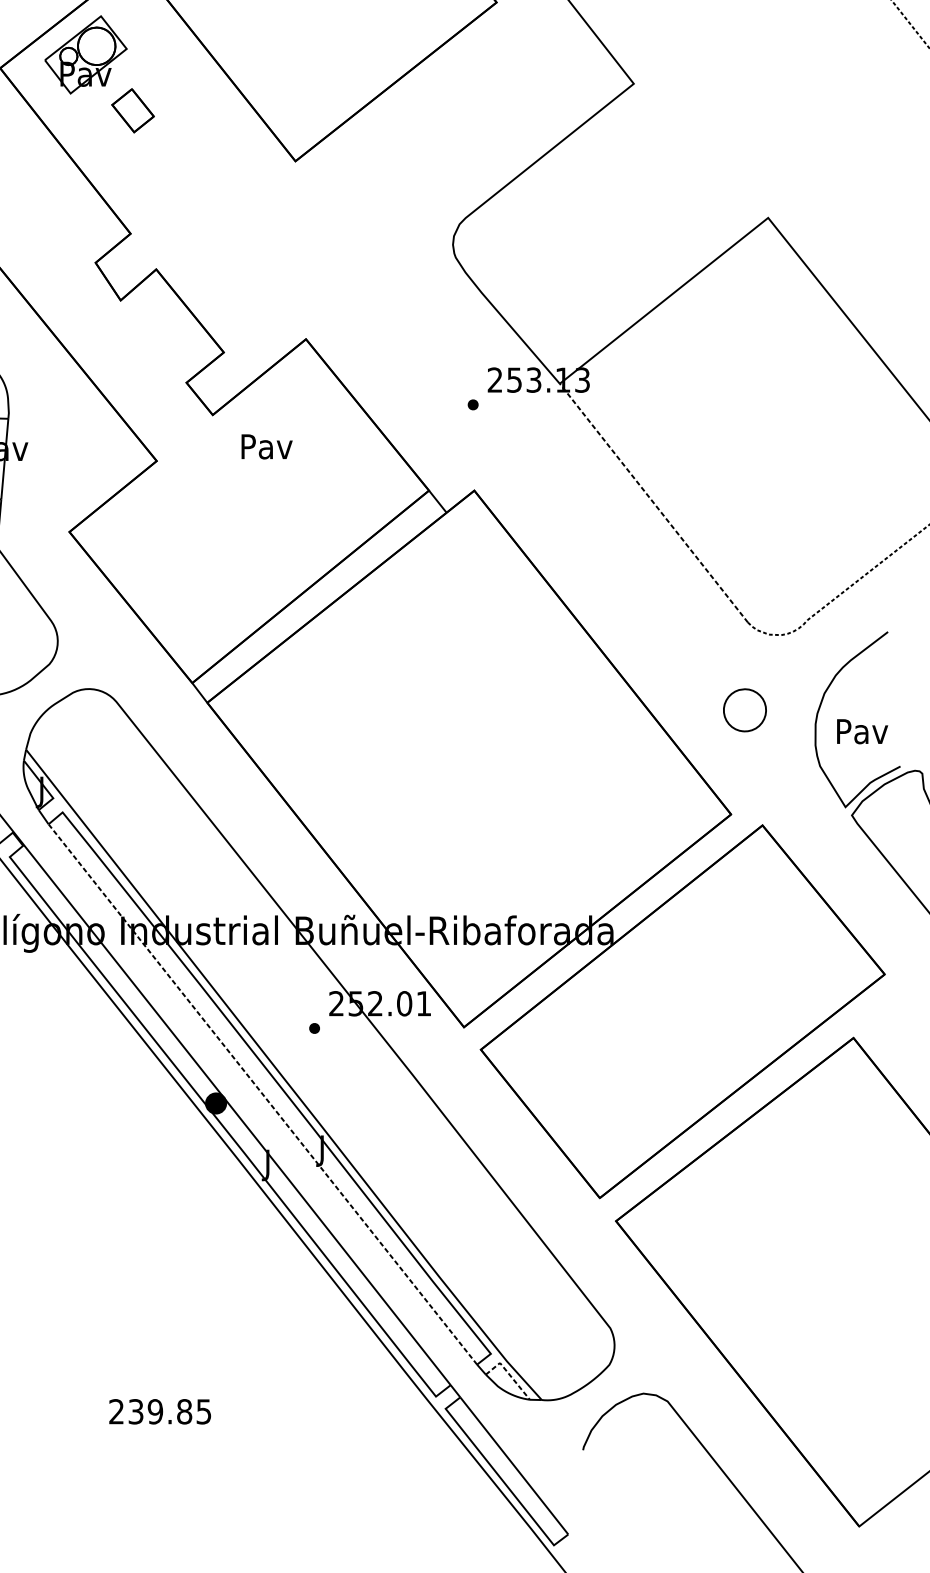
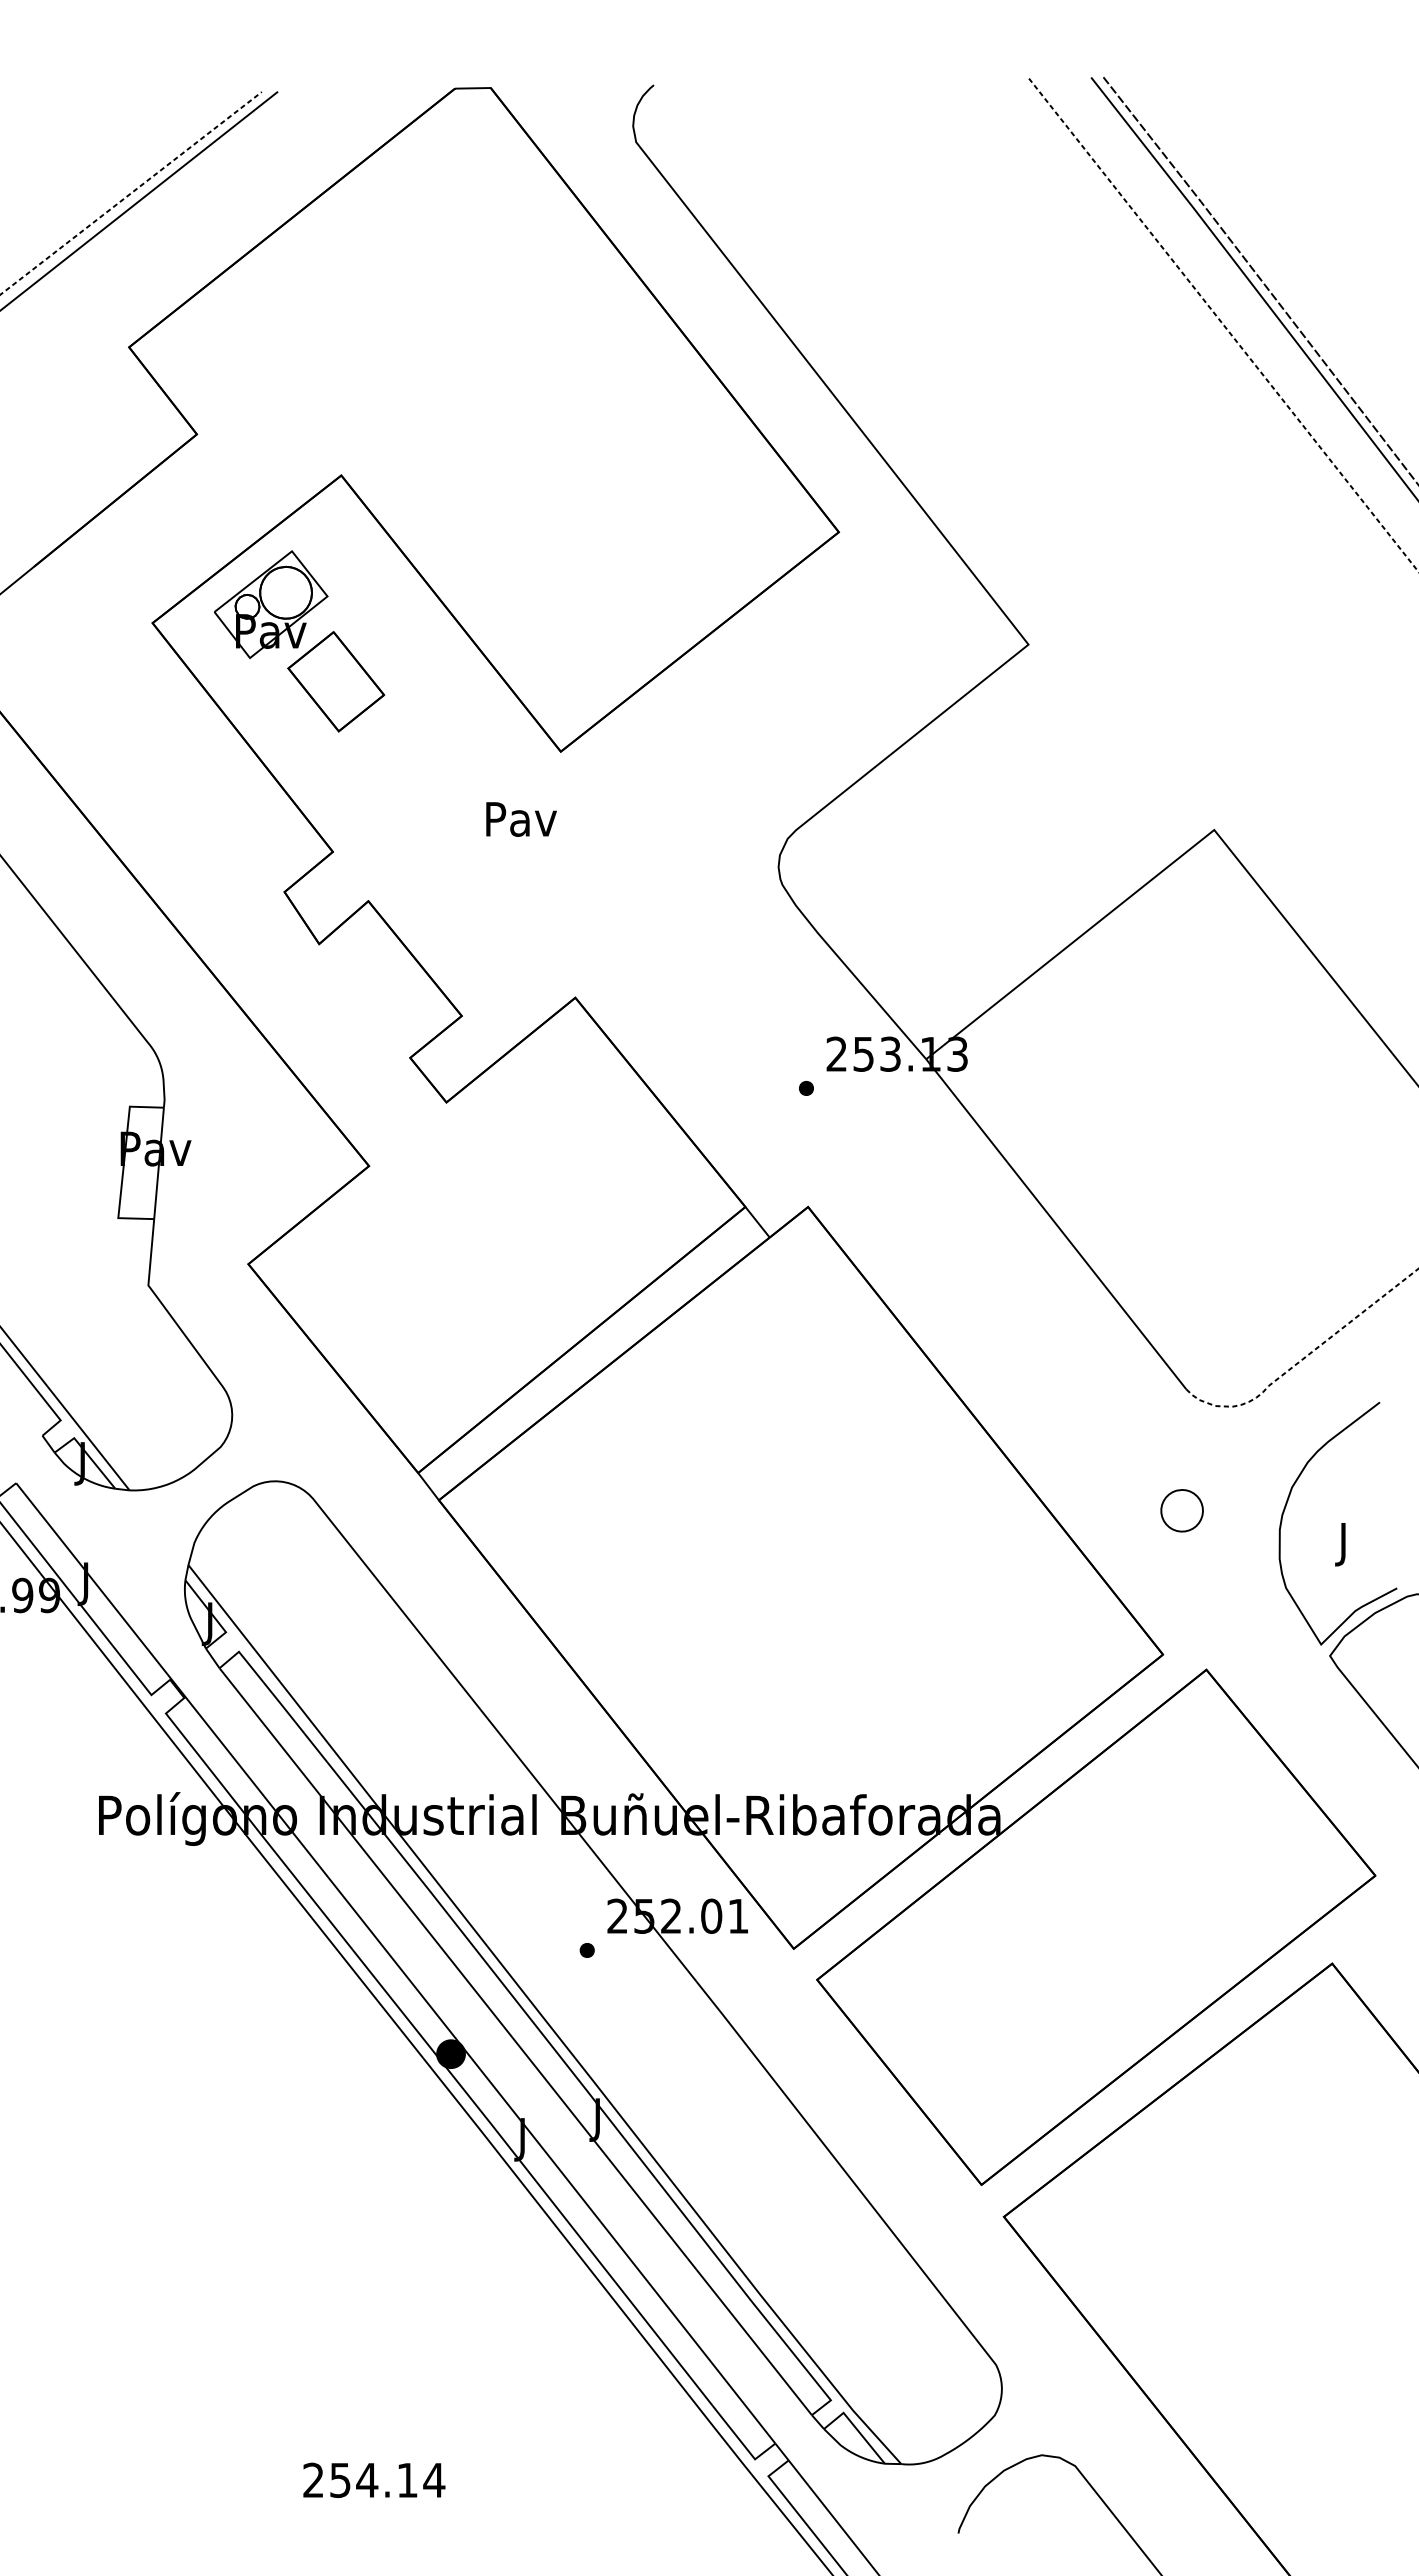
part: (133, 110) -> (336, 681), size x1.67
text: (267, 446) -> (521, 819), moved
line: (653, 502) -> (1055, 1223), dashed -> solid
part: (744, 710) -> (1181, 1510), size x0.71
text: (862, 734) -> (1344, 1544), Pav -> J
line: (262, 1094) -> (515, 2041), dashed -> solid
line: (509, 1374) -> (856, 2428), dashed -> solid
text: (170, 1411) -> (387, 2480), 239.85 -> 254.14

